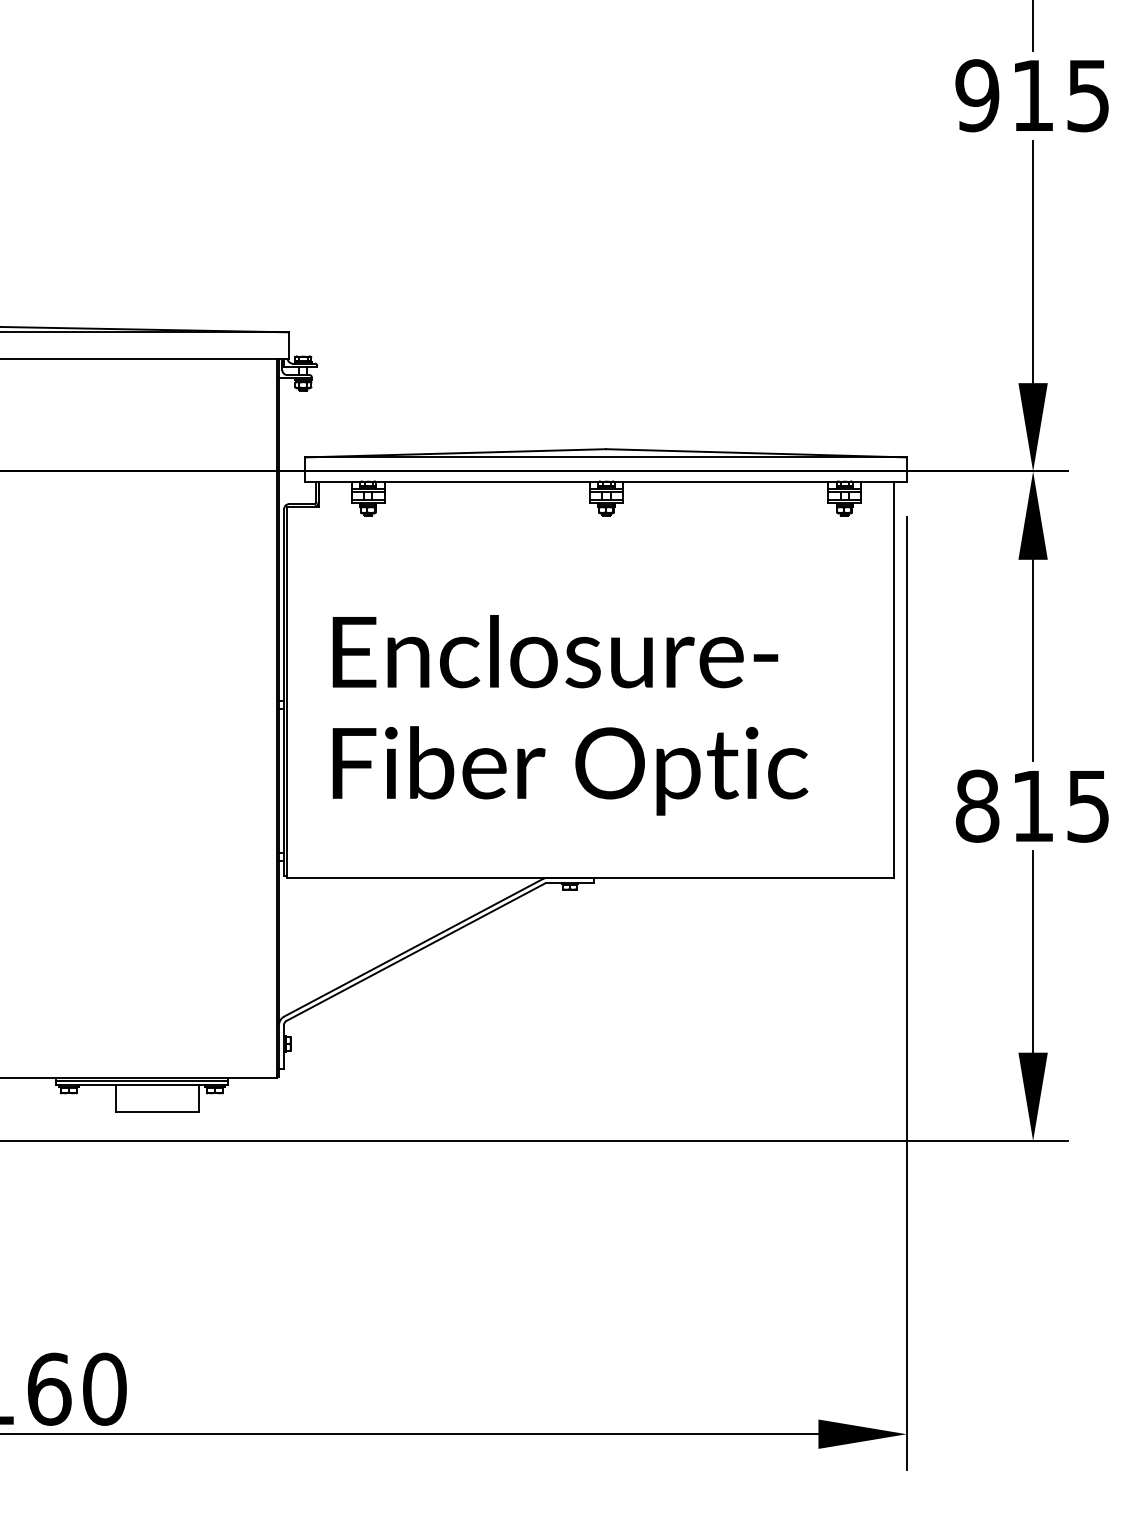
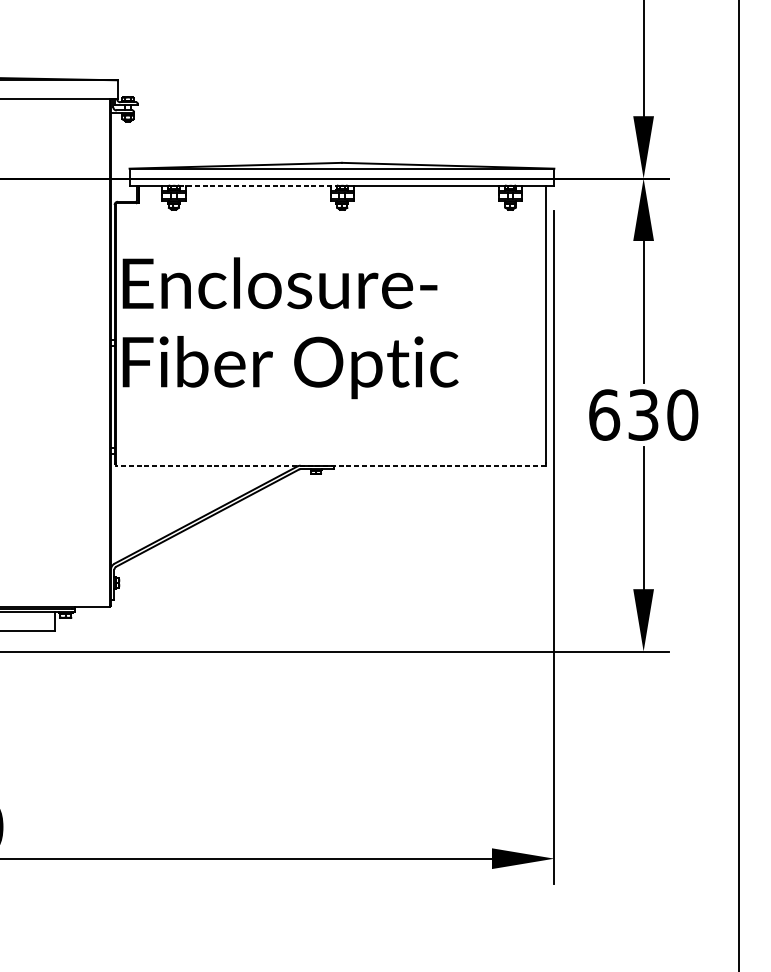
line: (487, 482) -> (258, 186), solid -> dashed
text: (570, 715) -> (290, 328), moved
text: (1032, 805) -> (643, 414), 815 -> 630
line: (590, 877) -> (330, 465), solid -> dashed

